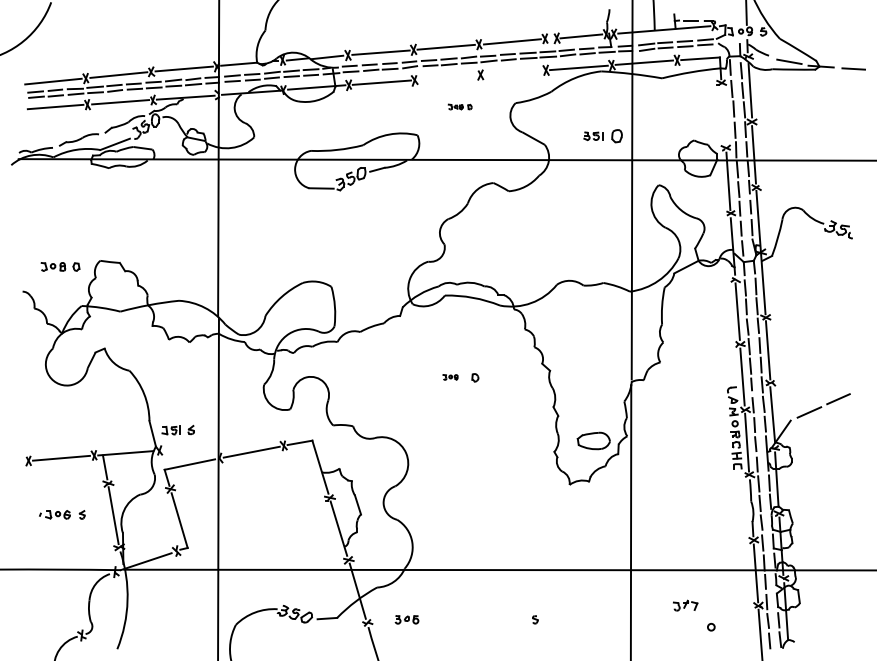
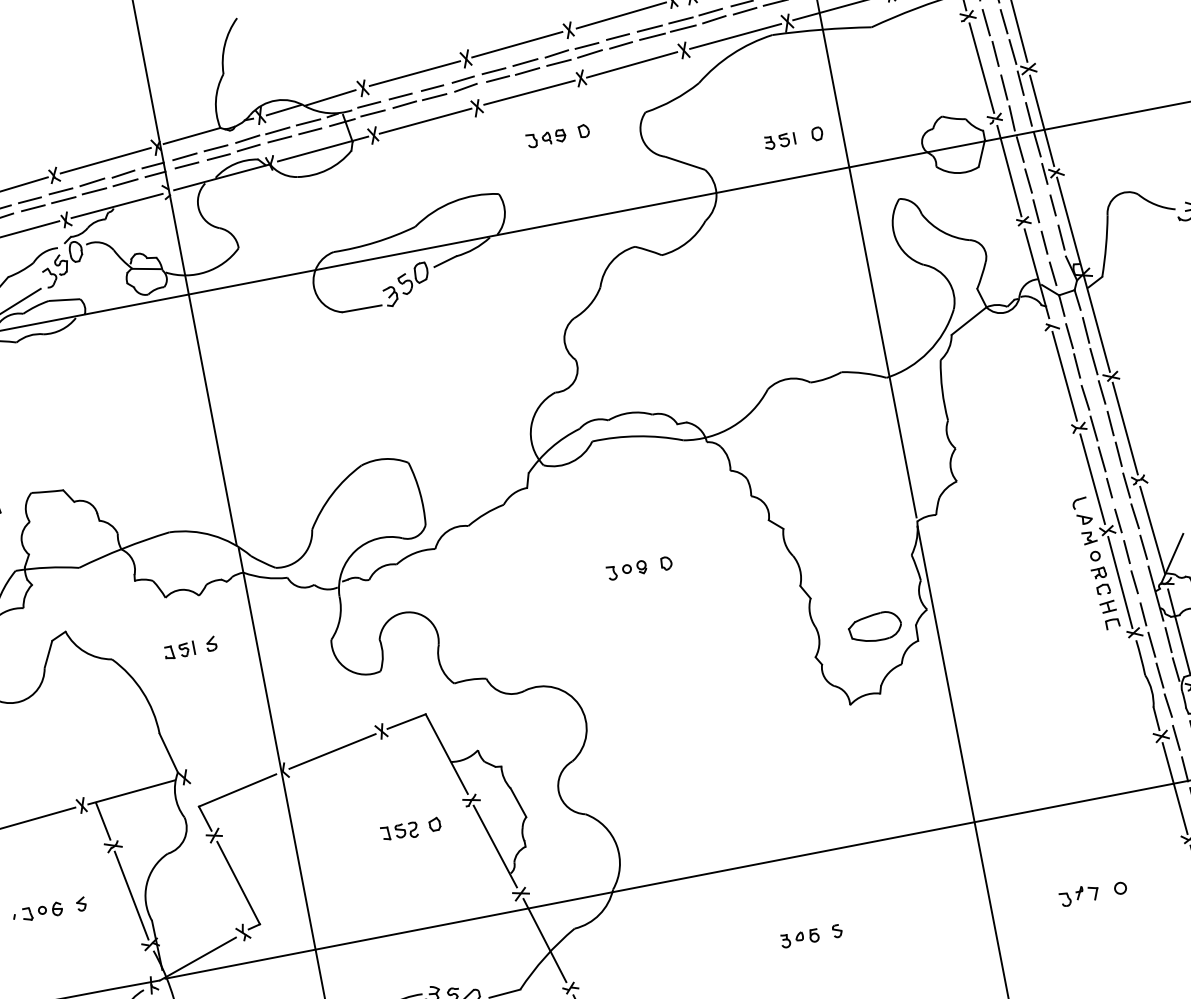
line: (512, 72) -> (630, 64), added
line: (447, 77) -> (528, 92), added
part: (460, 106) -> (558, 134), size x1.67
line: (723, 115) -> (981, 67), added
part: (616, 136) -> (816, 134), size x0.62
part: (450, 377) -> (626, 570), size x1.67
part: (177, 429) -> (189, 647), moved
part: (289, 508) -> (410, 829), added
part: (685, 605) -> (1079, 895), moved
part: (406, 619) -> (799, 938), moved

